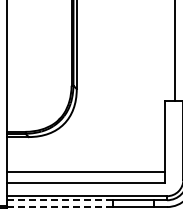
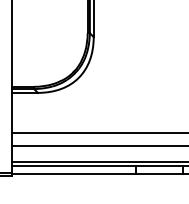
line: (59, 200) -> (73, 166), dashed -> solid
line: (59, 207) -> (73, 174), dashed -> solid

